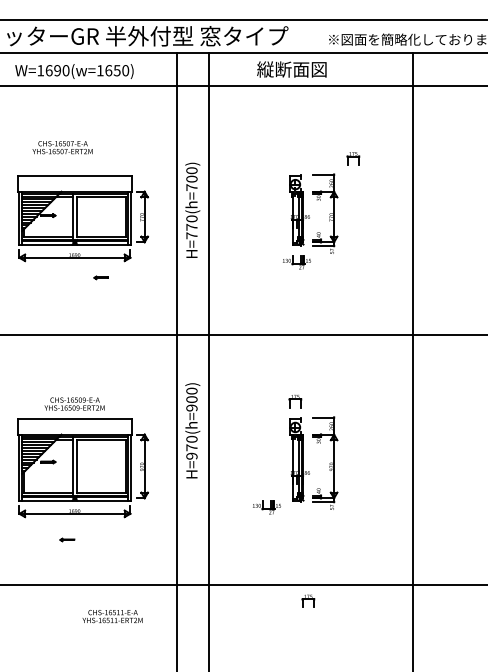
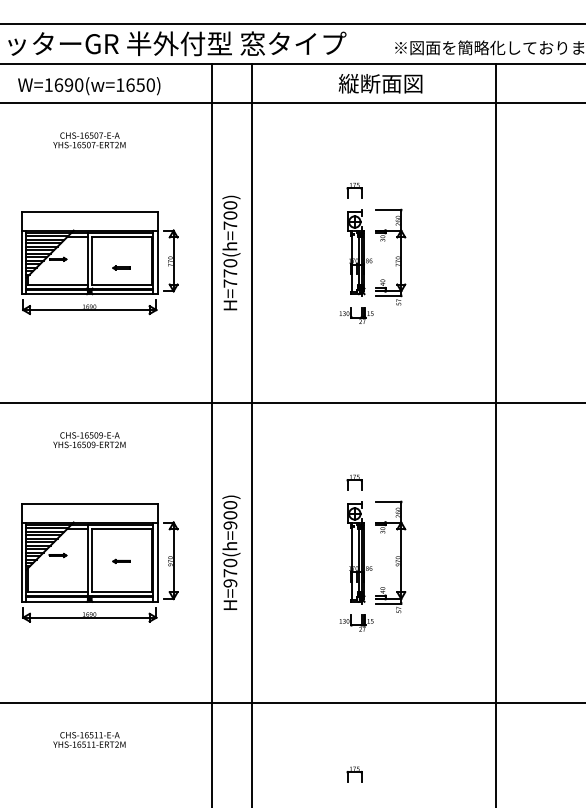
text: (291, 69) -> (380, 83), moved
text: (62, 147) -> (89, 140), moved
part: (353, 158) -> (354, 190), moved
part: (100, 277) -> (120, 267), moved
text: (74, 403) -> (89, 439), moved
text: (192, 430) -> (231, 552), moved
part: (266, 507) -> (356, 623), moved
part: (67, 539) -> (121, 560), moved
part: (308, 600) -> (354, 773), moved
text: (112, 616) -> (89, 739), moved

